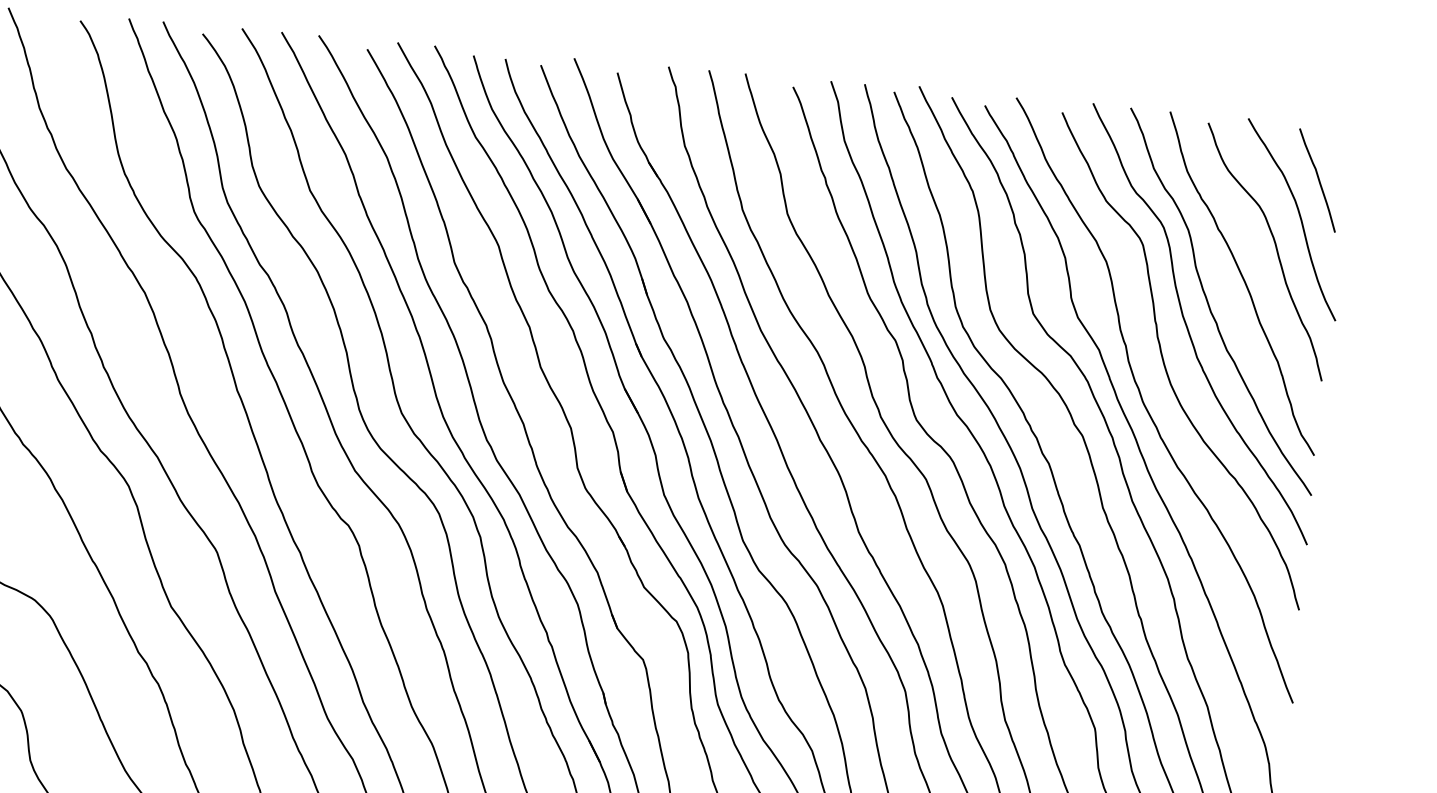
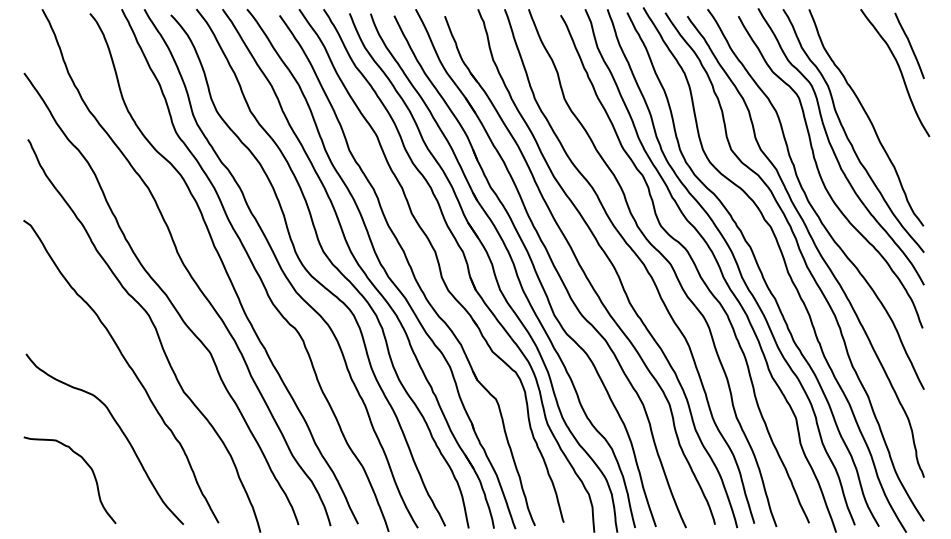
curve: (1274, 247) -> (885, 92), removed

